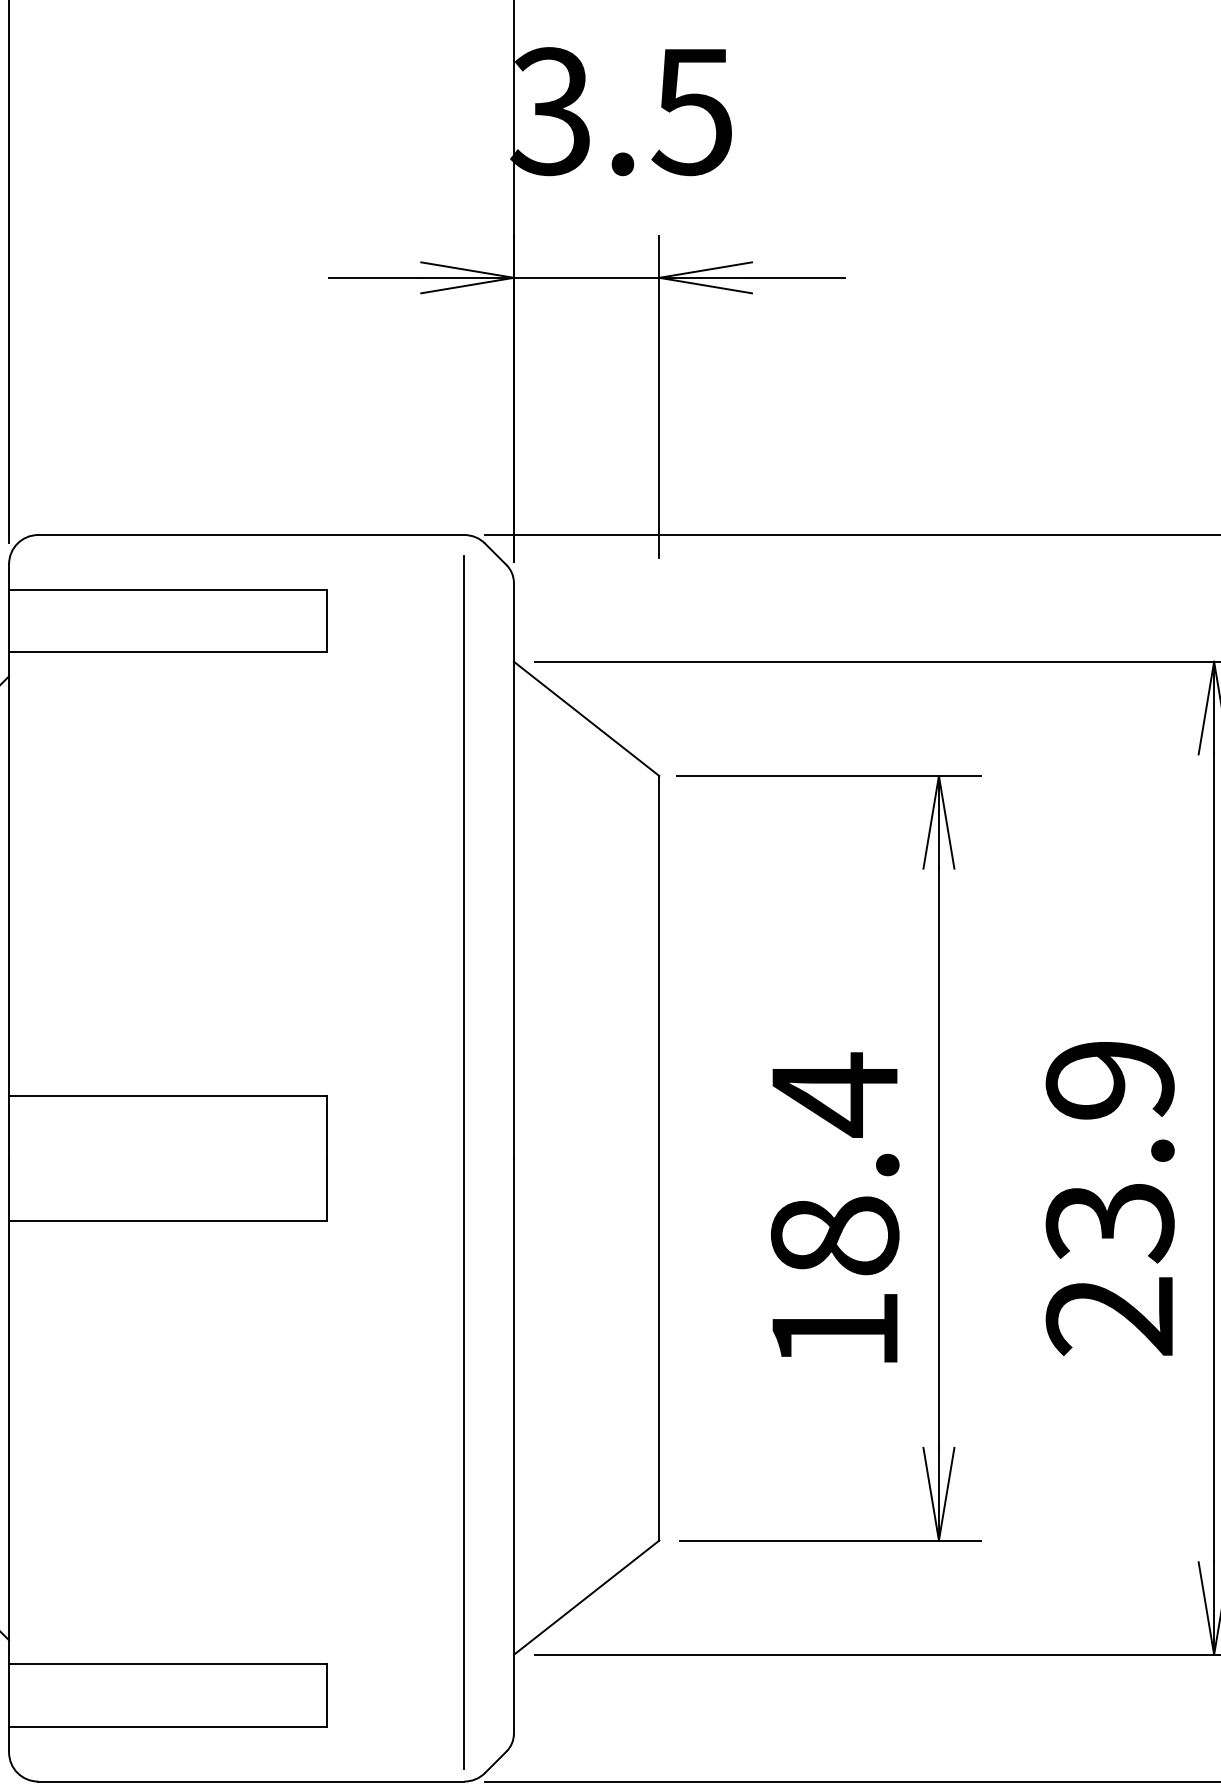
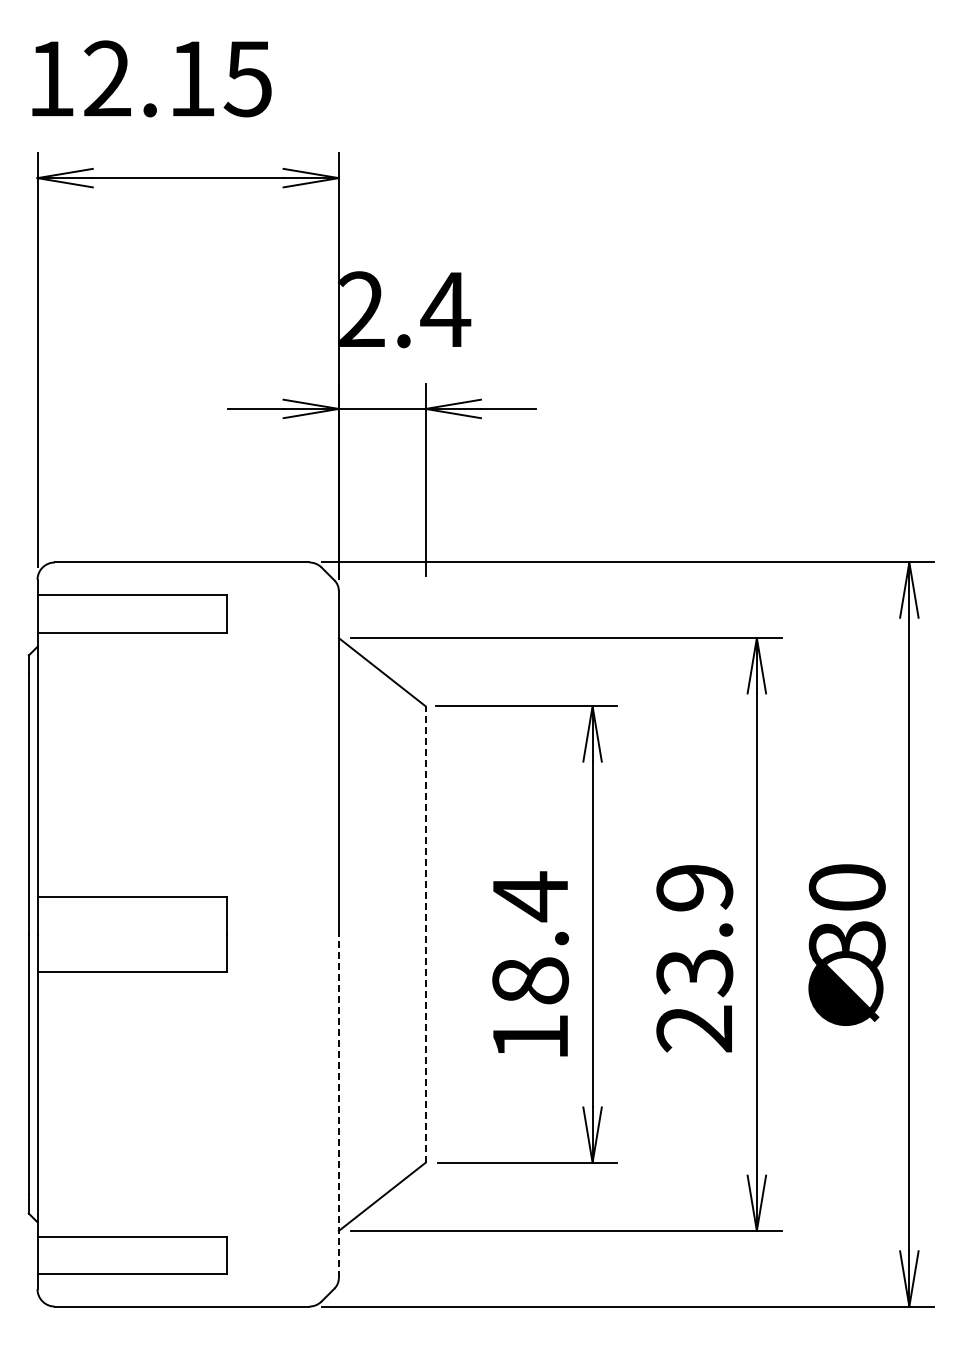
text: (622, 111) -> (403, 309), 3.5 -> 2.4
line: (659, 1158) -> (425, 934), solid -> dashed
line: (464, 1161) -> (309, 936), removed
line: (513, 1446) -> (338, 1106), solid -> dashed

